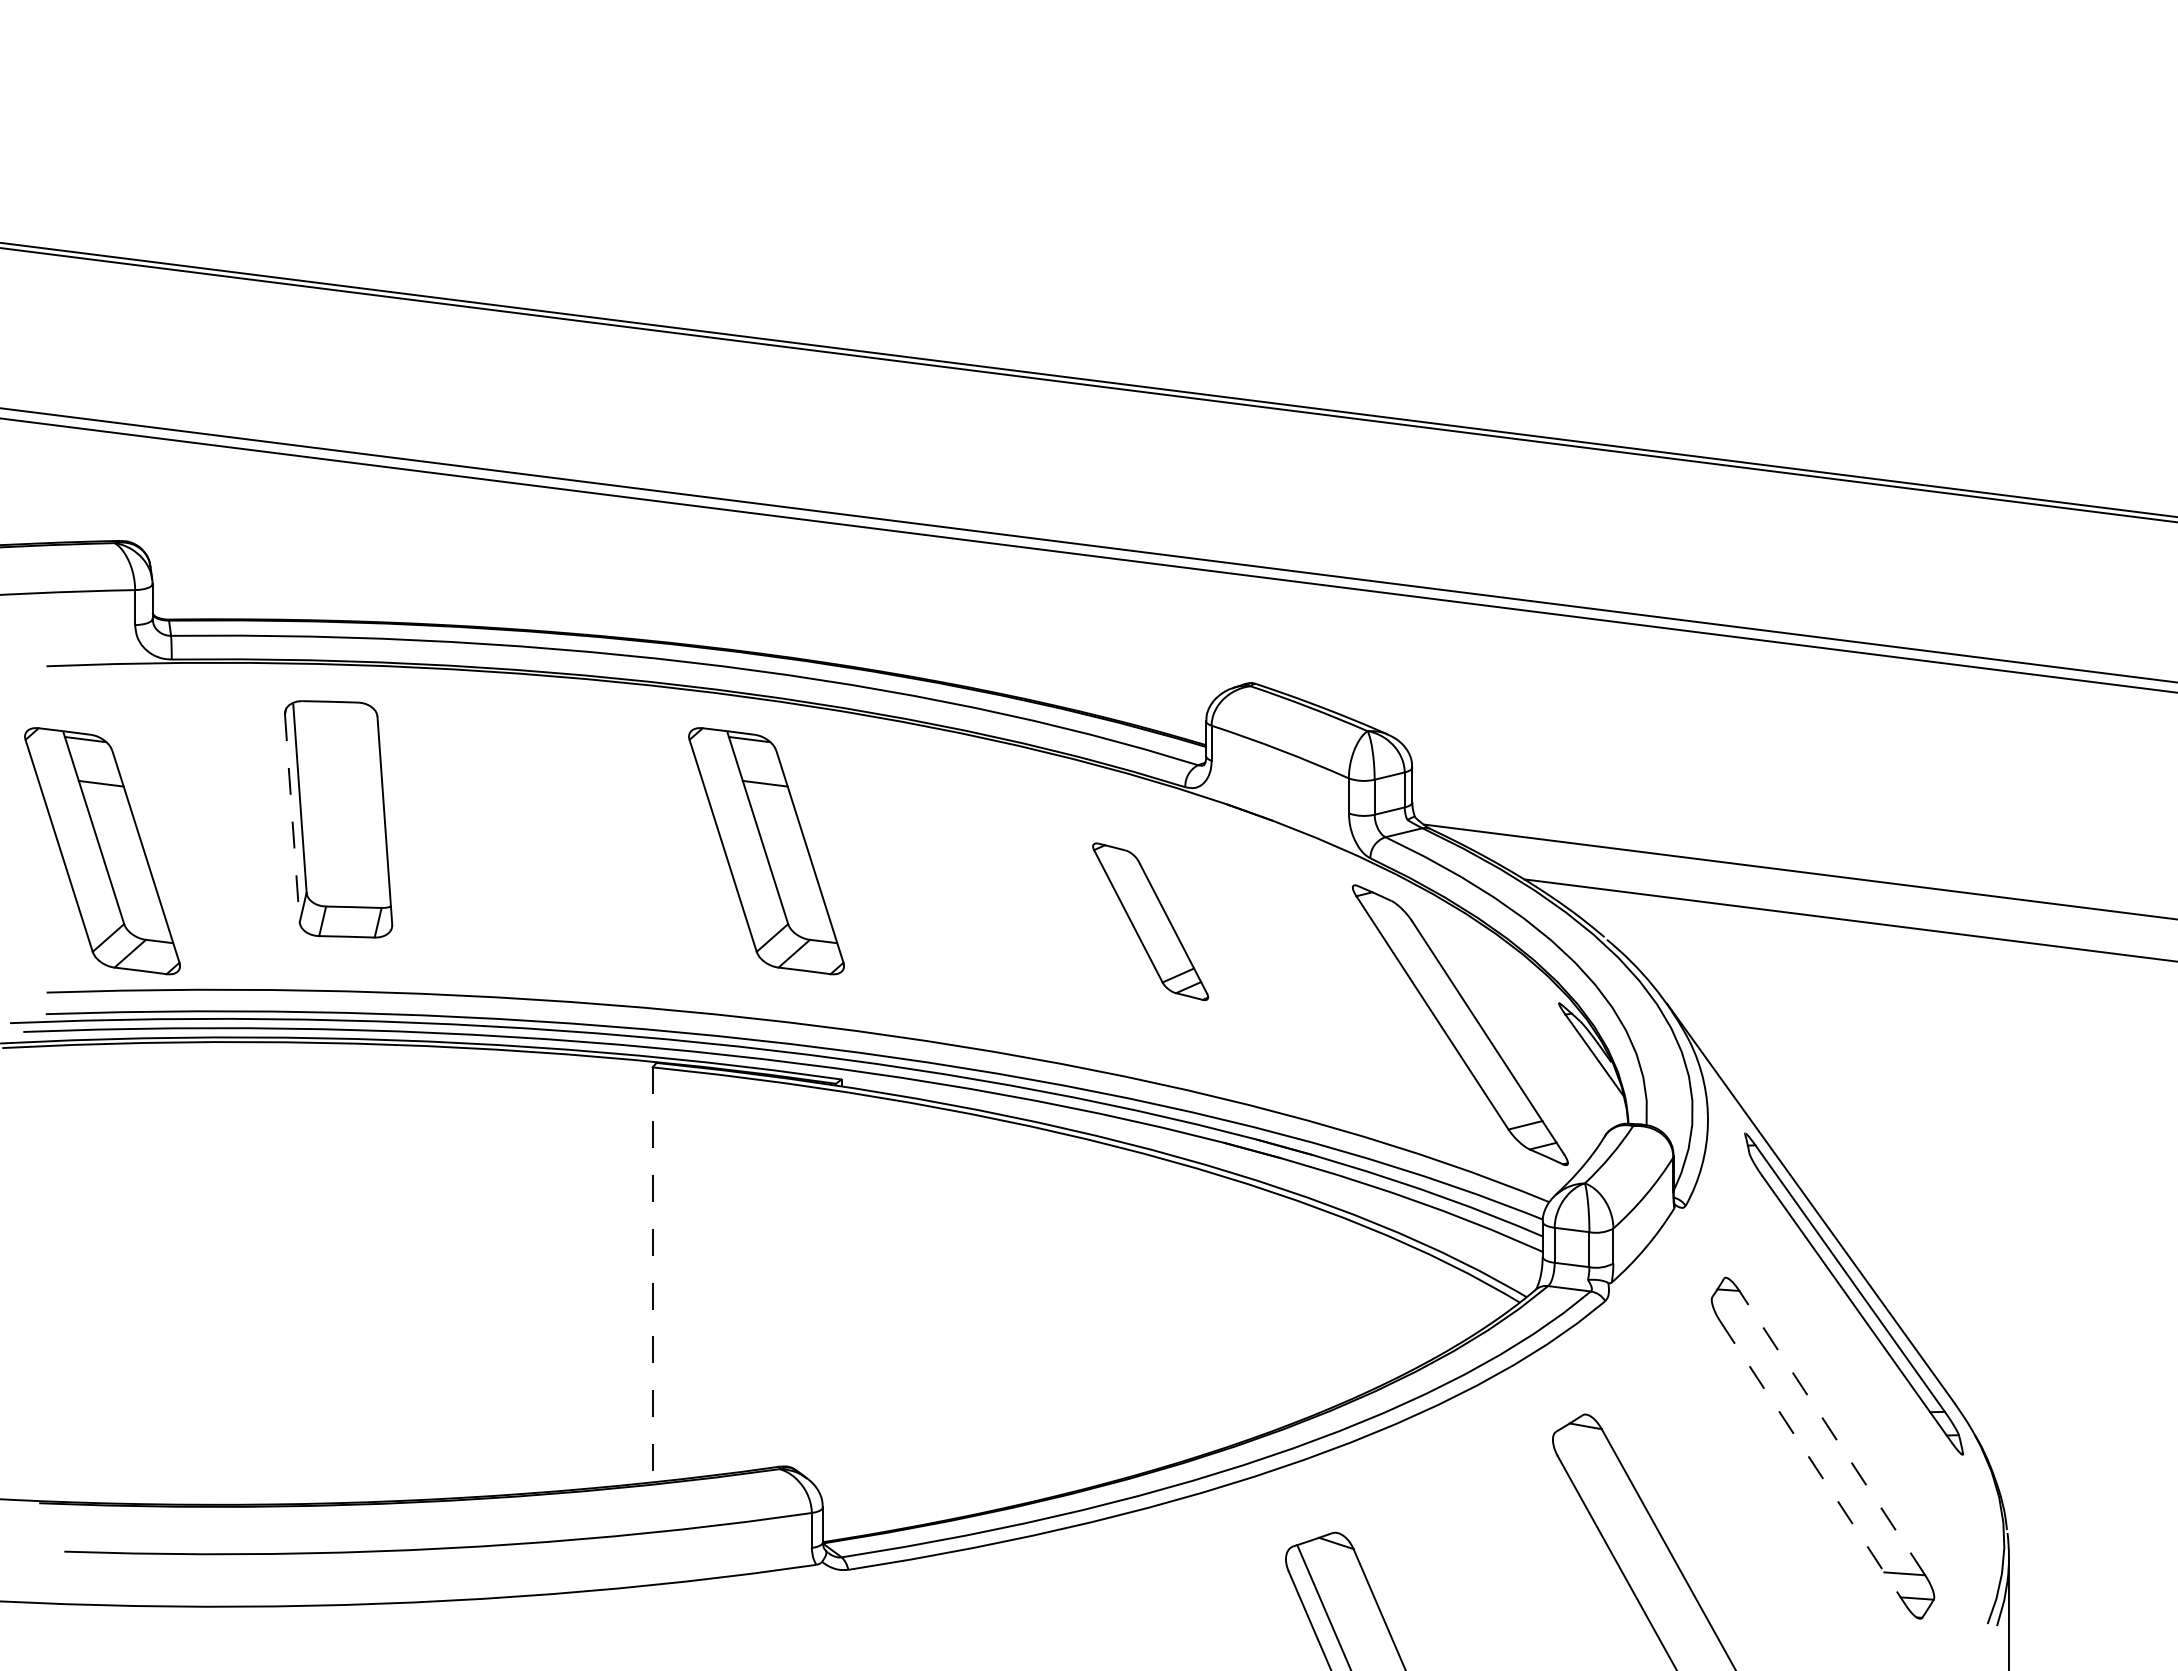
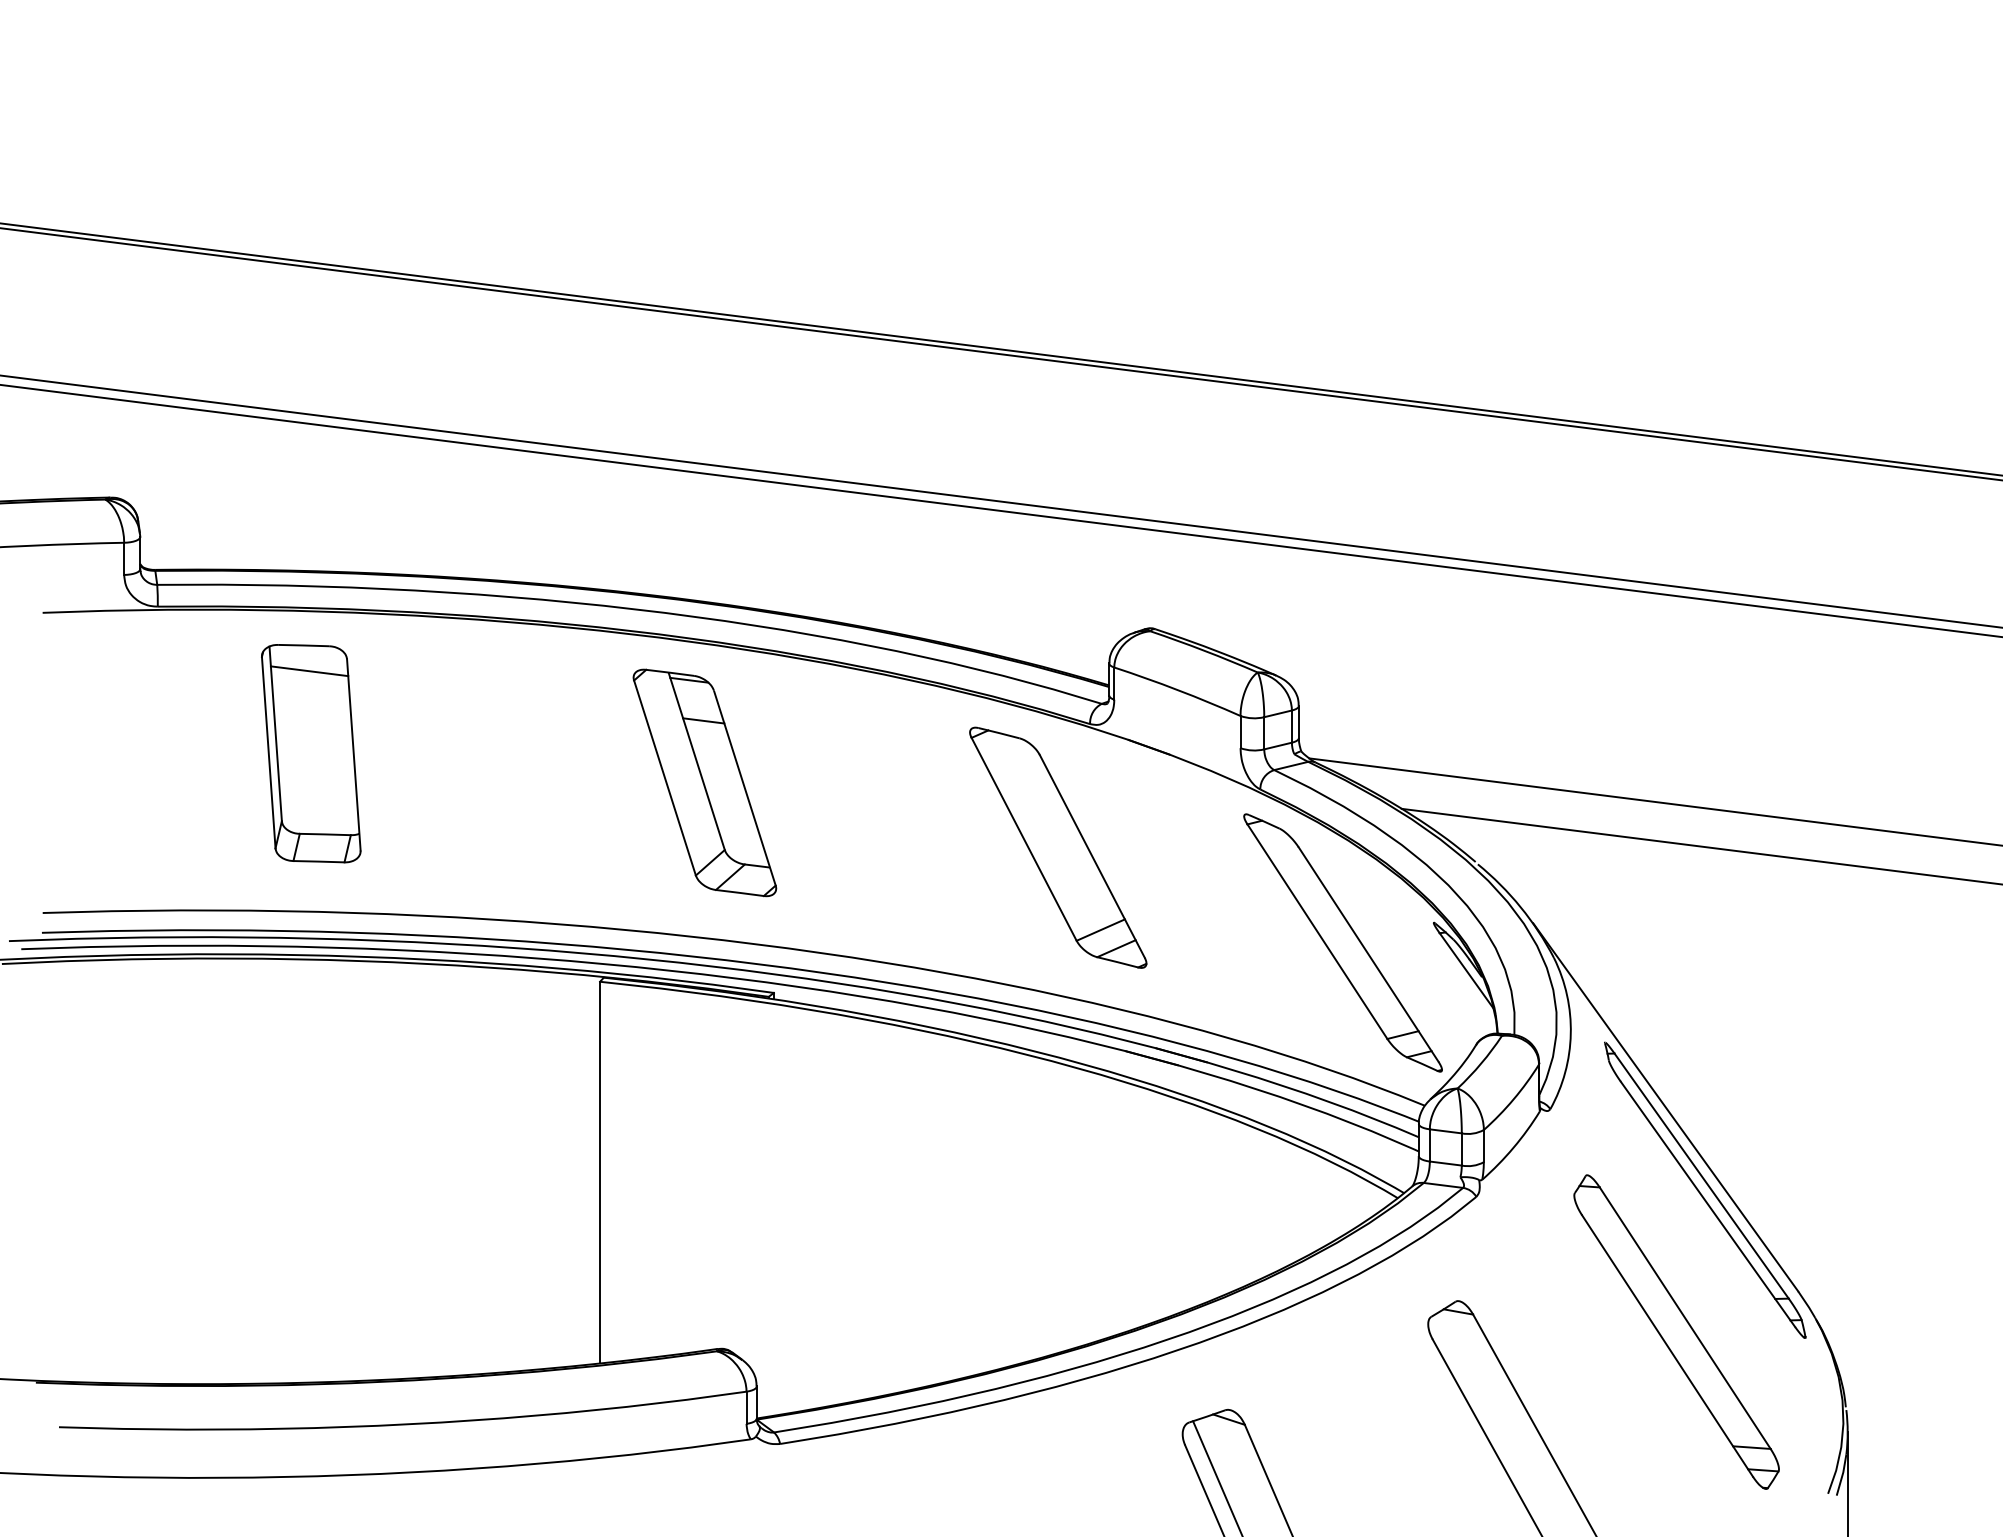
line: (336, 729) -> (309, 671), added
line: (292, 818) -> (268, 752), dashed -> solid
part: (102, 851) -> (94, 783), removed
part: (1150, 921) -> (1058, 847), size x1.67
line: (652, 1275) -> (600, 1173), dashed -> solid
line: (1832, 1433) -> (1685, 1318), dashed -> solid
line: (1813, 1463) -> (1667, 1346), dashed -> solid

